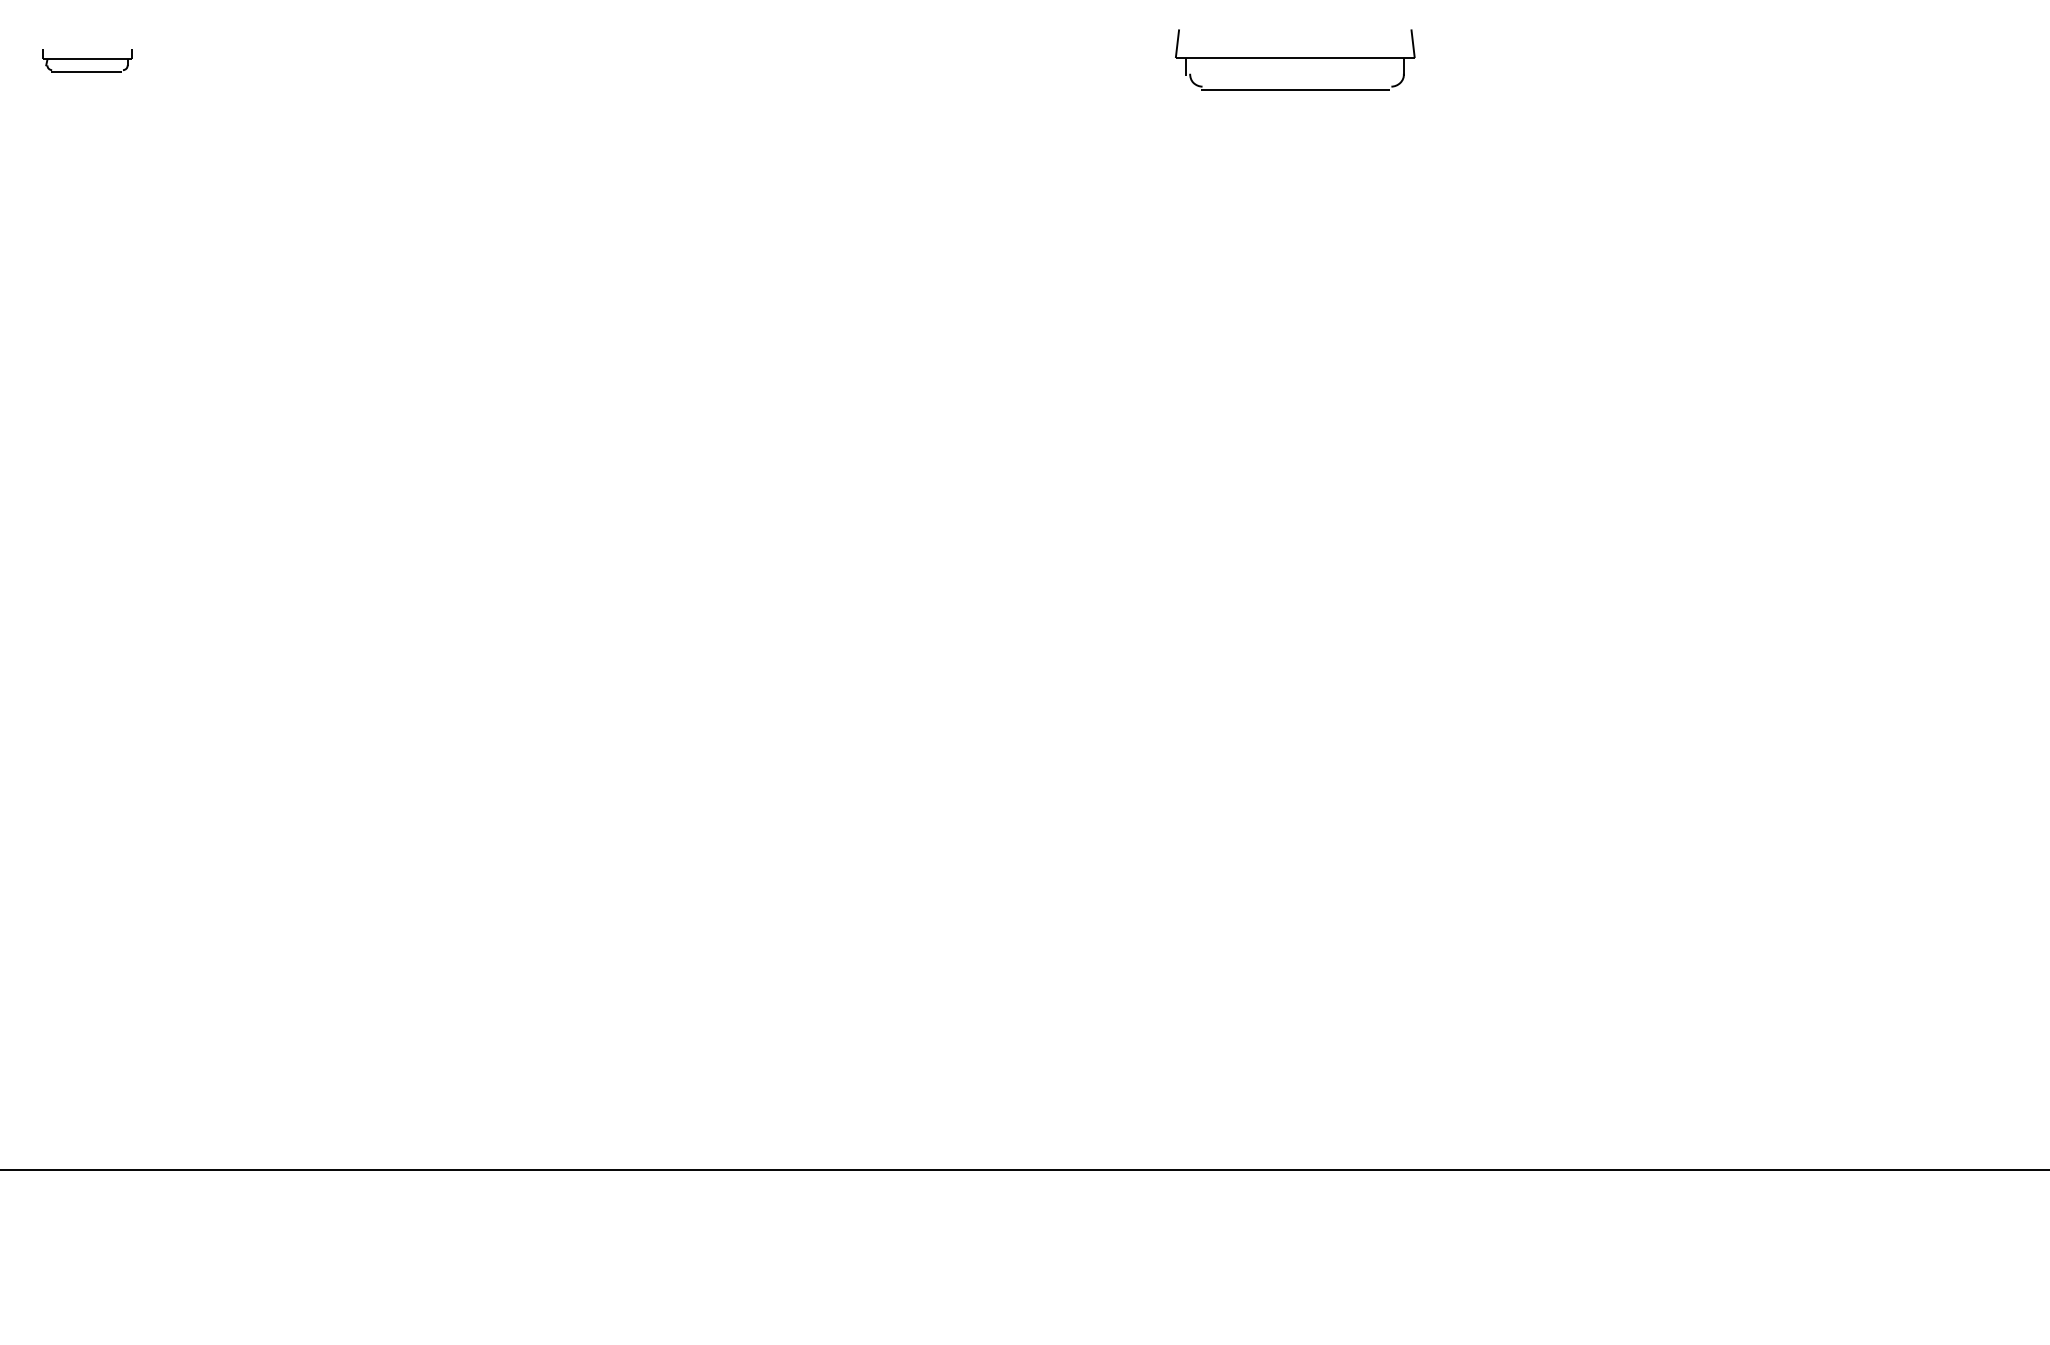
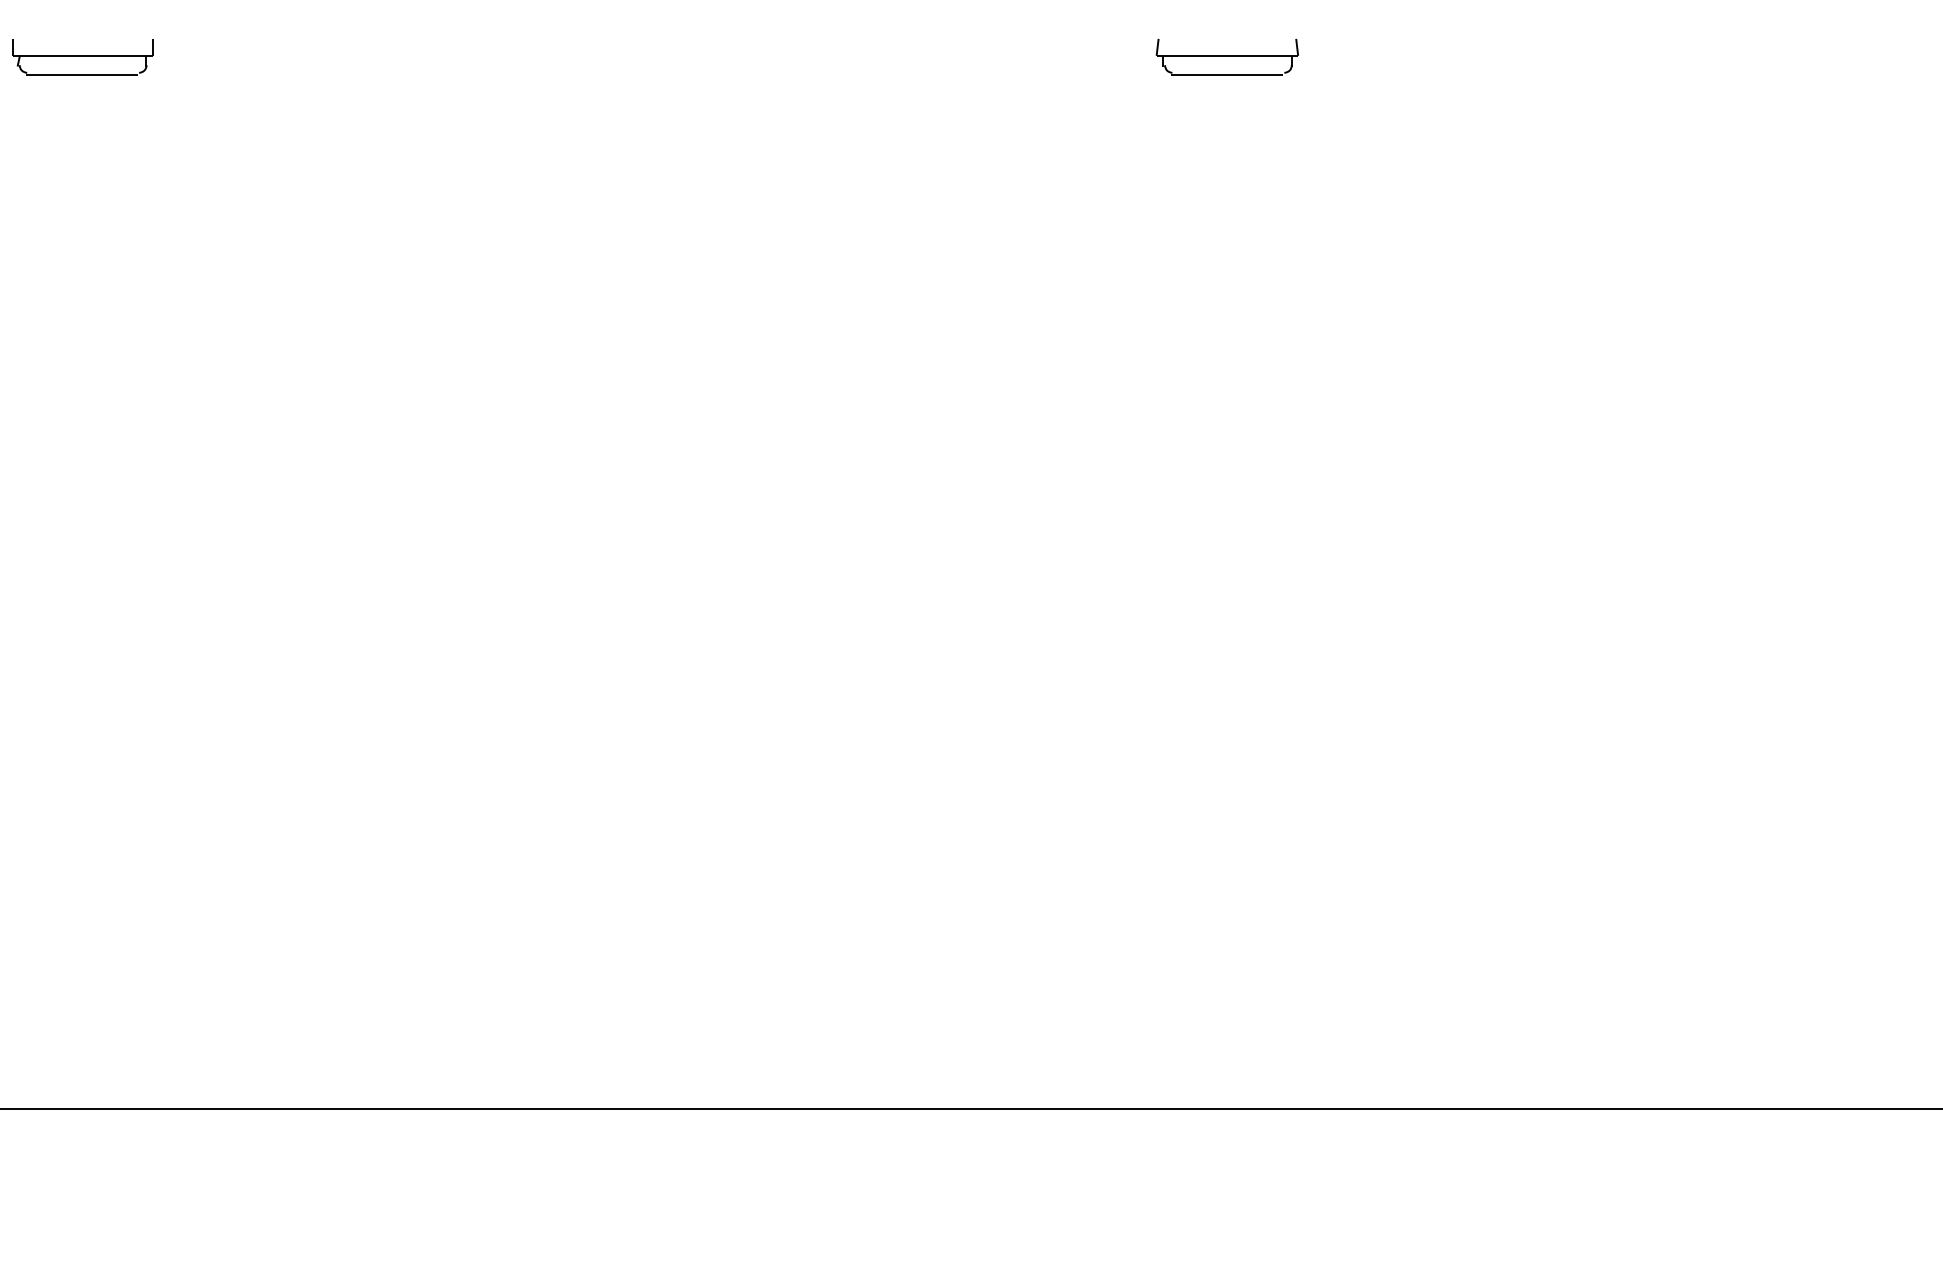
part: (1294, 59) -> (1226, 56), size x0.62
part: (86, 60) -> (82, 57), size x1.67

